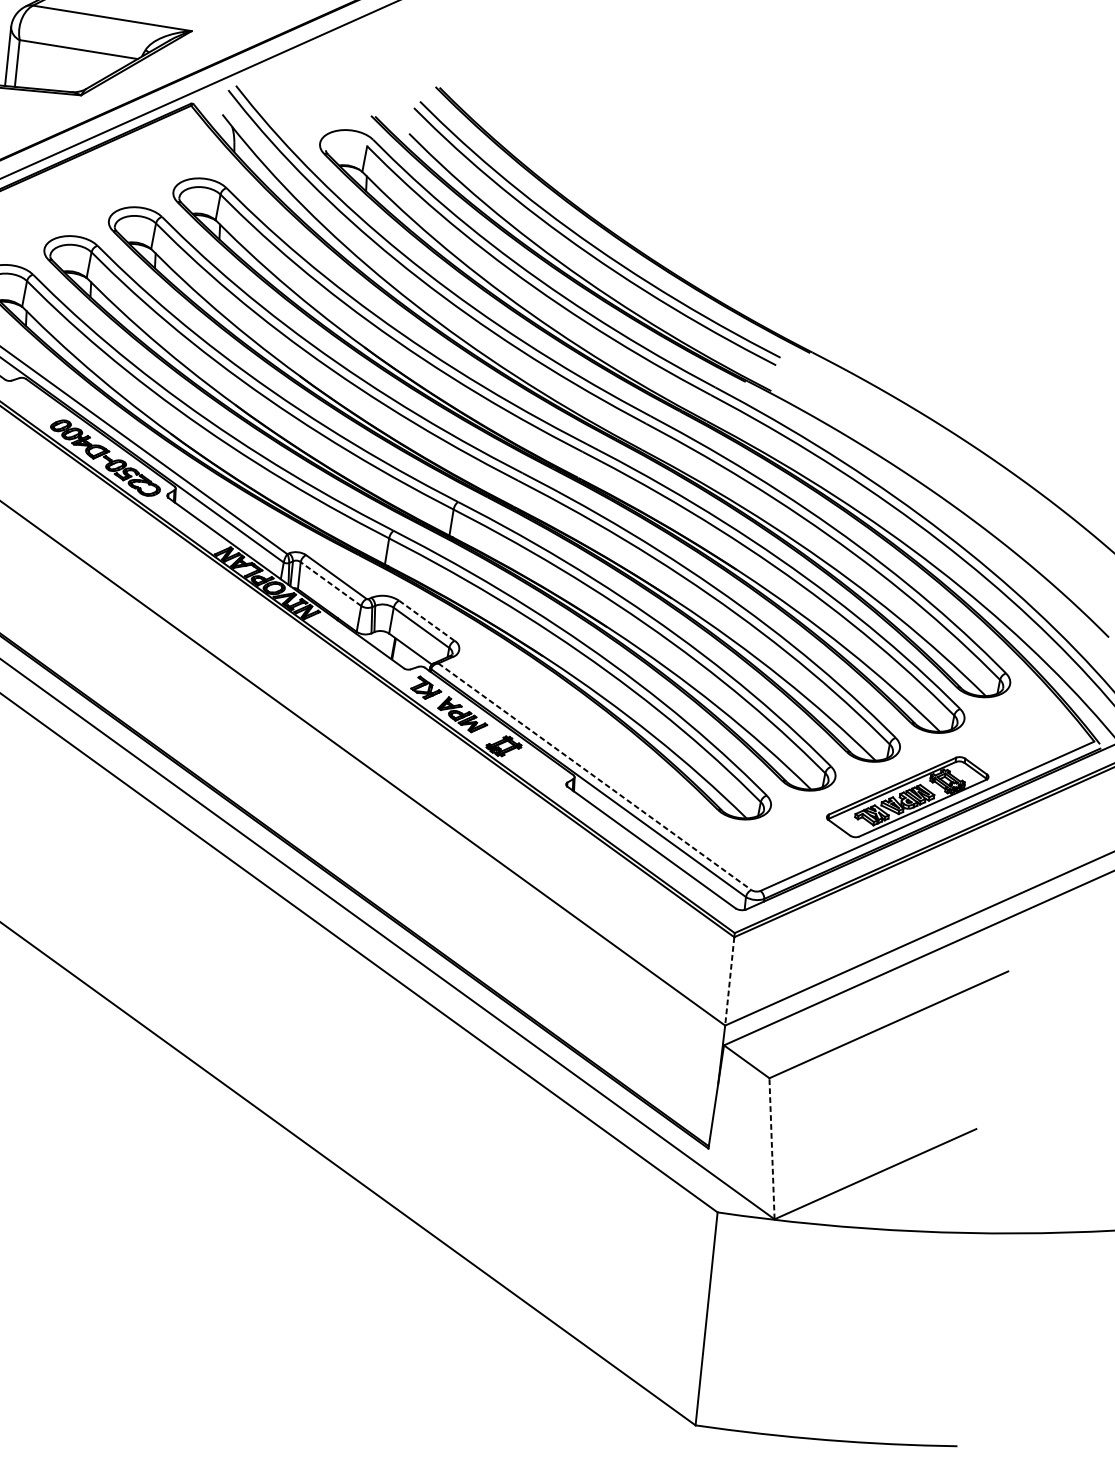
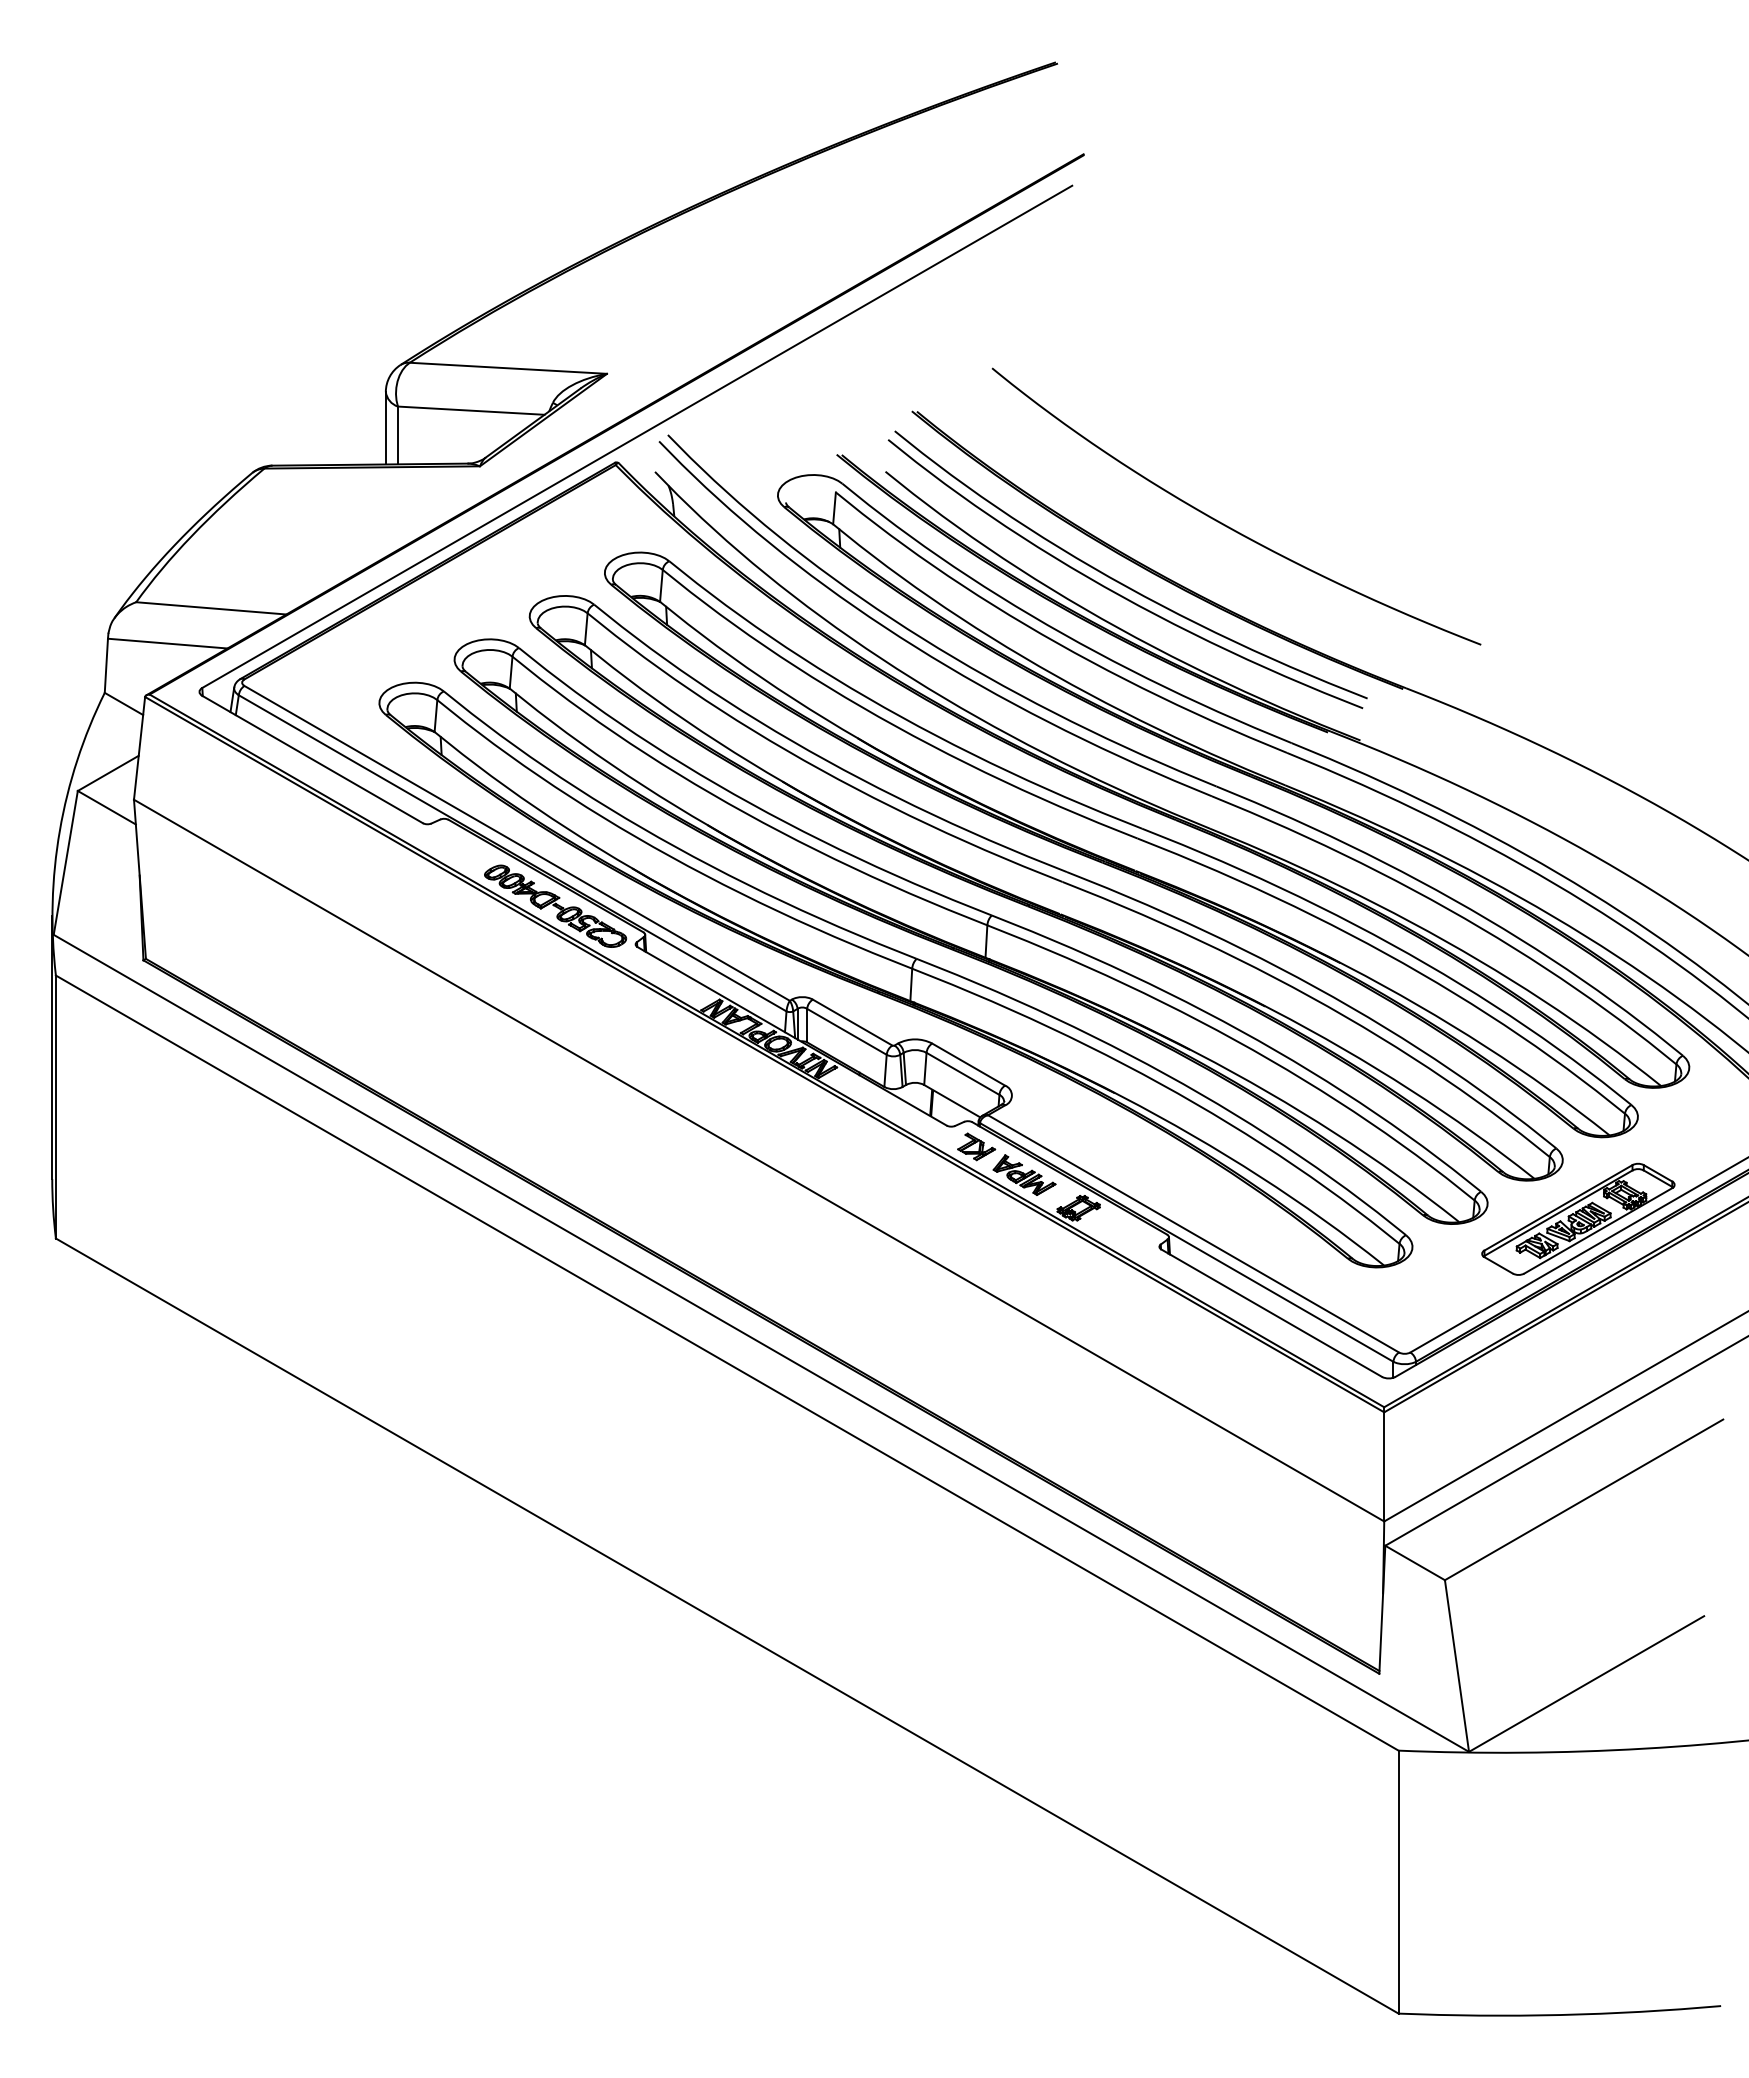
curve: (681, 205) -> (1227, 525), added
line: (330, 583) -> (846, 1031), dashed -> solid
line: (427, 620) -> (969, 1064), dashed -> solid
line: (594, 777) -> (1193, 1234), dashed -> solid
line: (730, 981) -> (1384, 1466), dashed -> solid
line: (771, 1149) -> (1456, 1666), dashed -> solid

